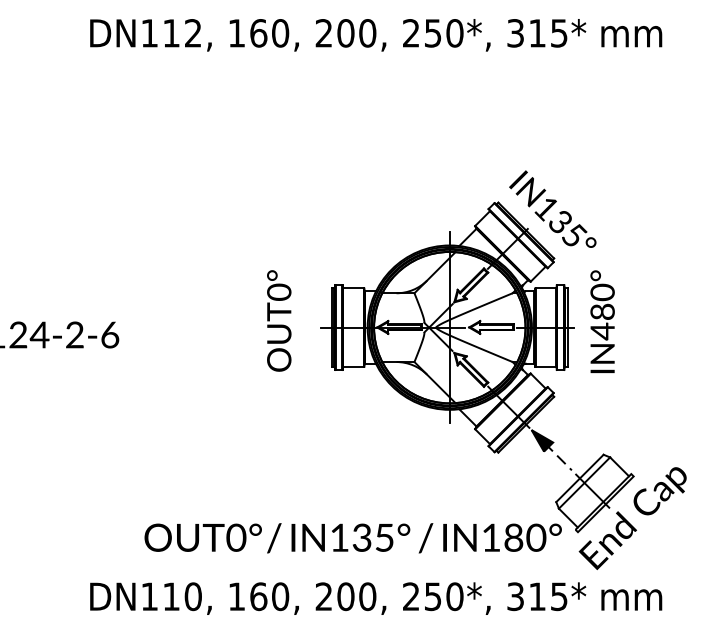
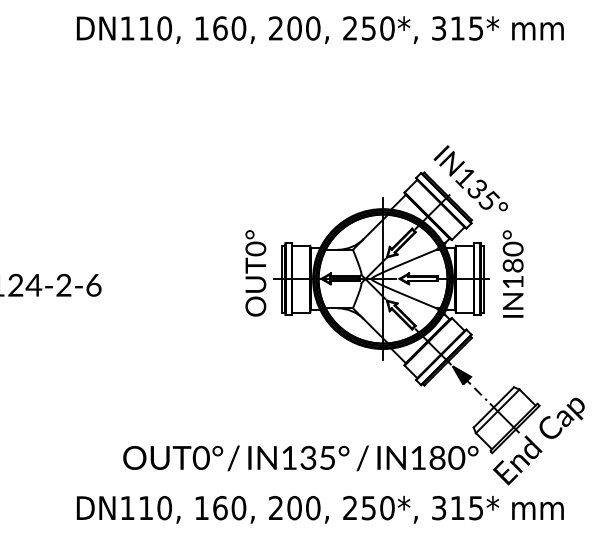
text: (193, 33) -> (164, 28), DN112, -> DN110,
text: (278, 321) -> (255, 273), moved
text: (603, 331) -> (513, 282), IN480° -> IN180°

